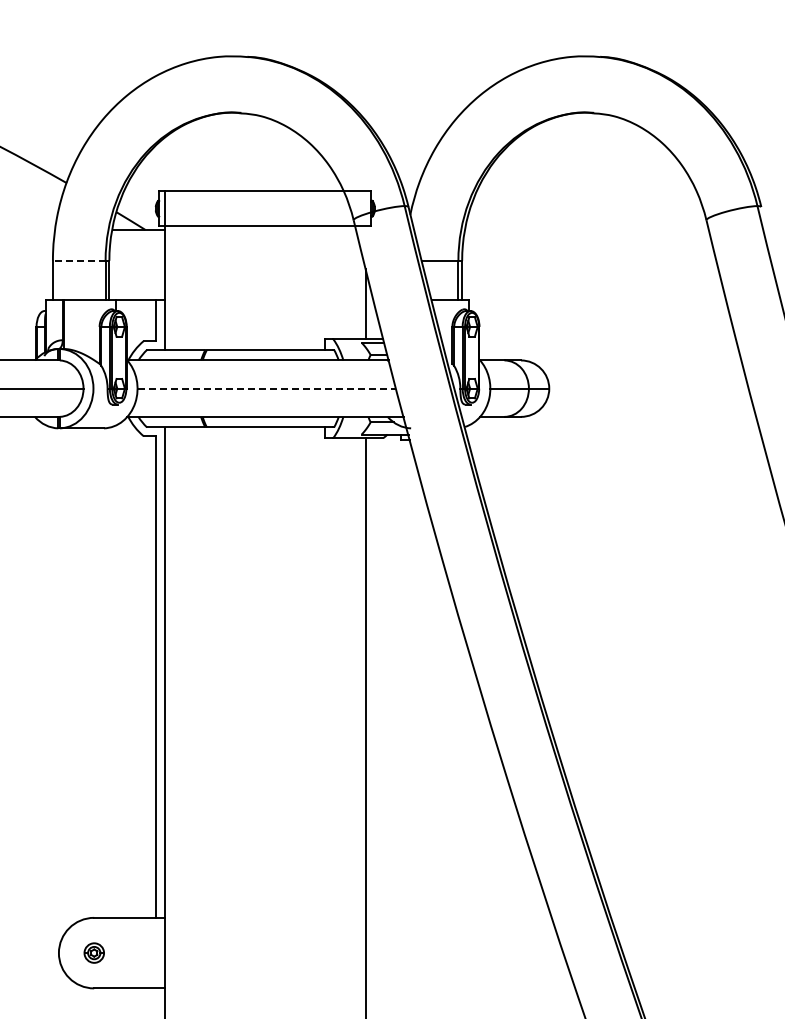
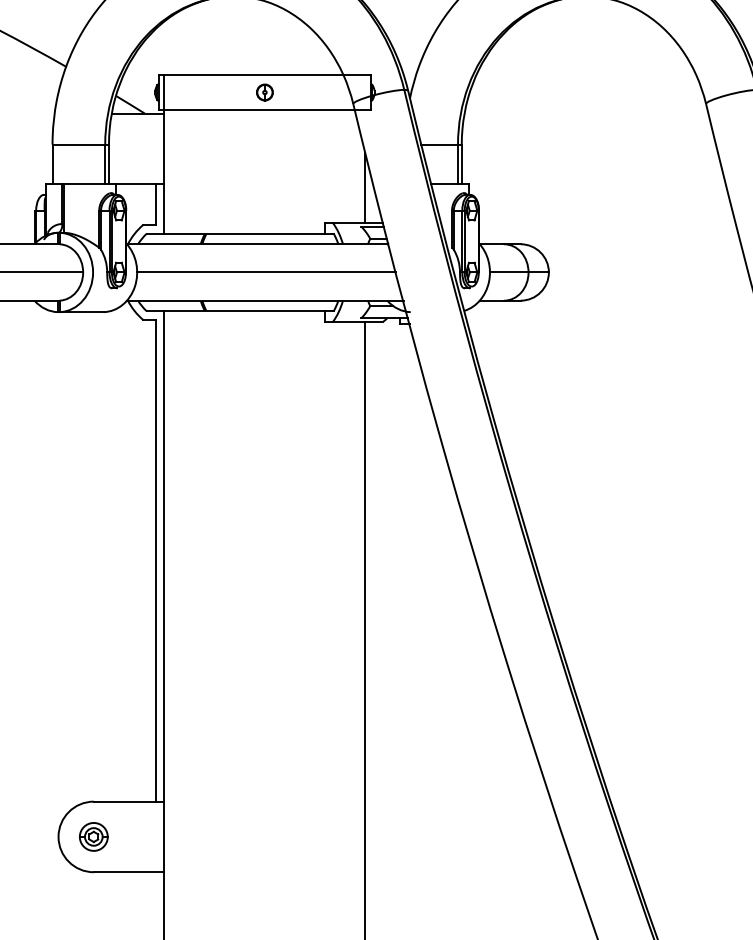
part: (265, 208) -> (265, 92), added
line: (78, 260) -> (78, 144), dashed -> solid
line: (267, 388) -> (267, 272), dashed -> solid
part: (94, 952) -> (94, 836), size x1.43

